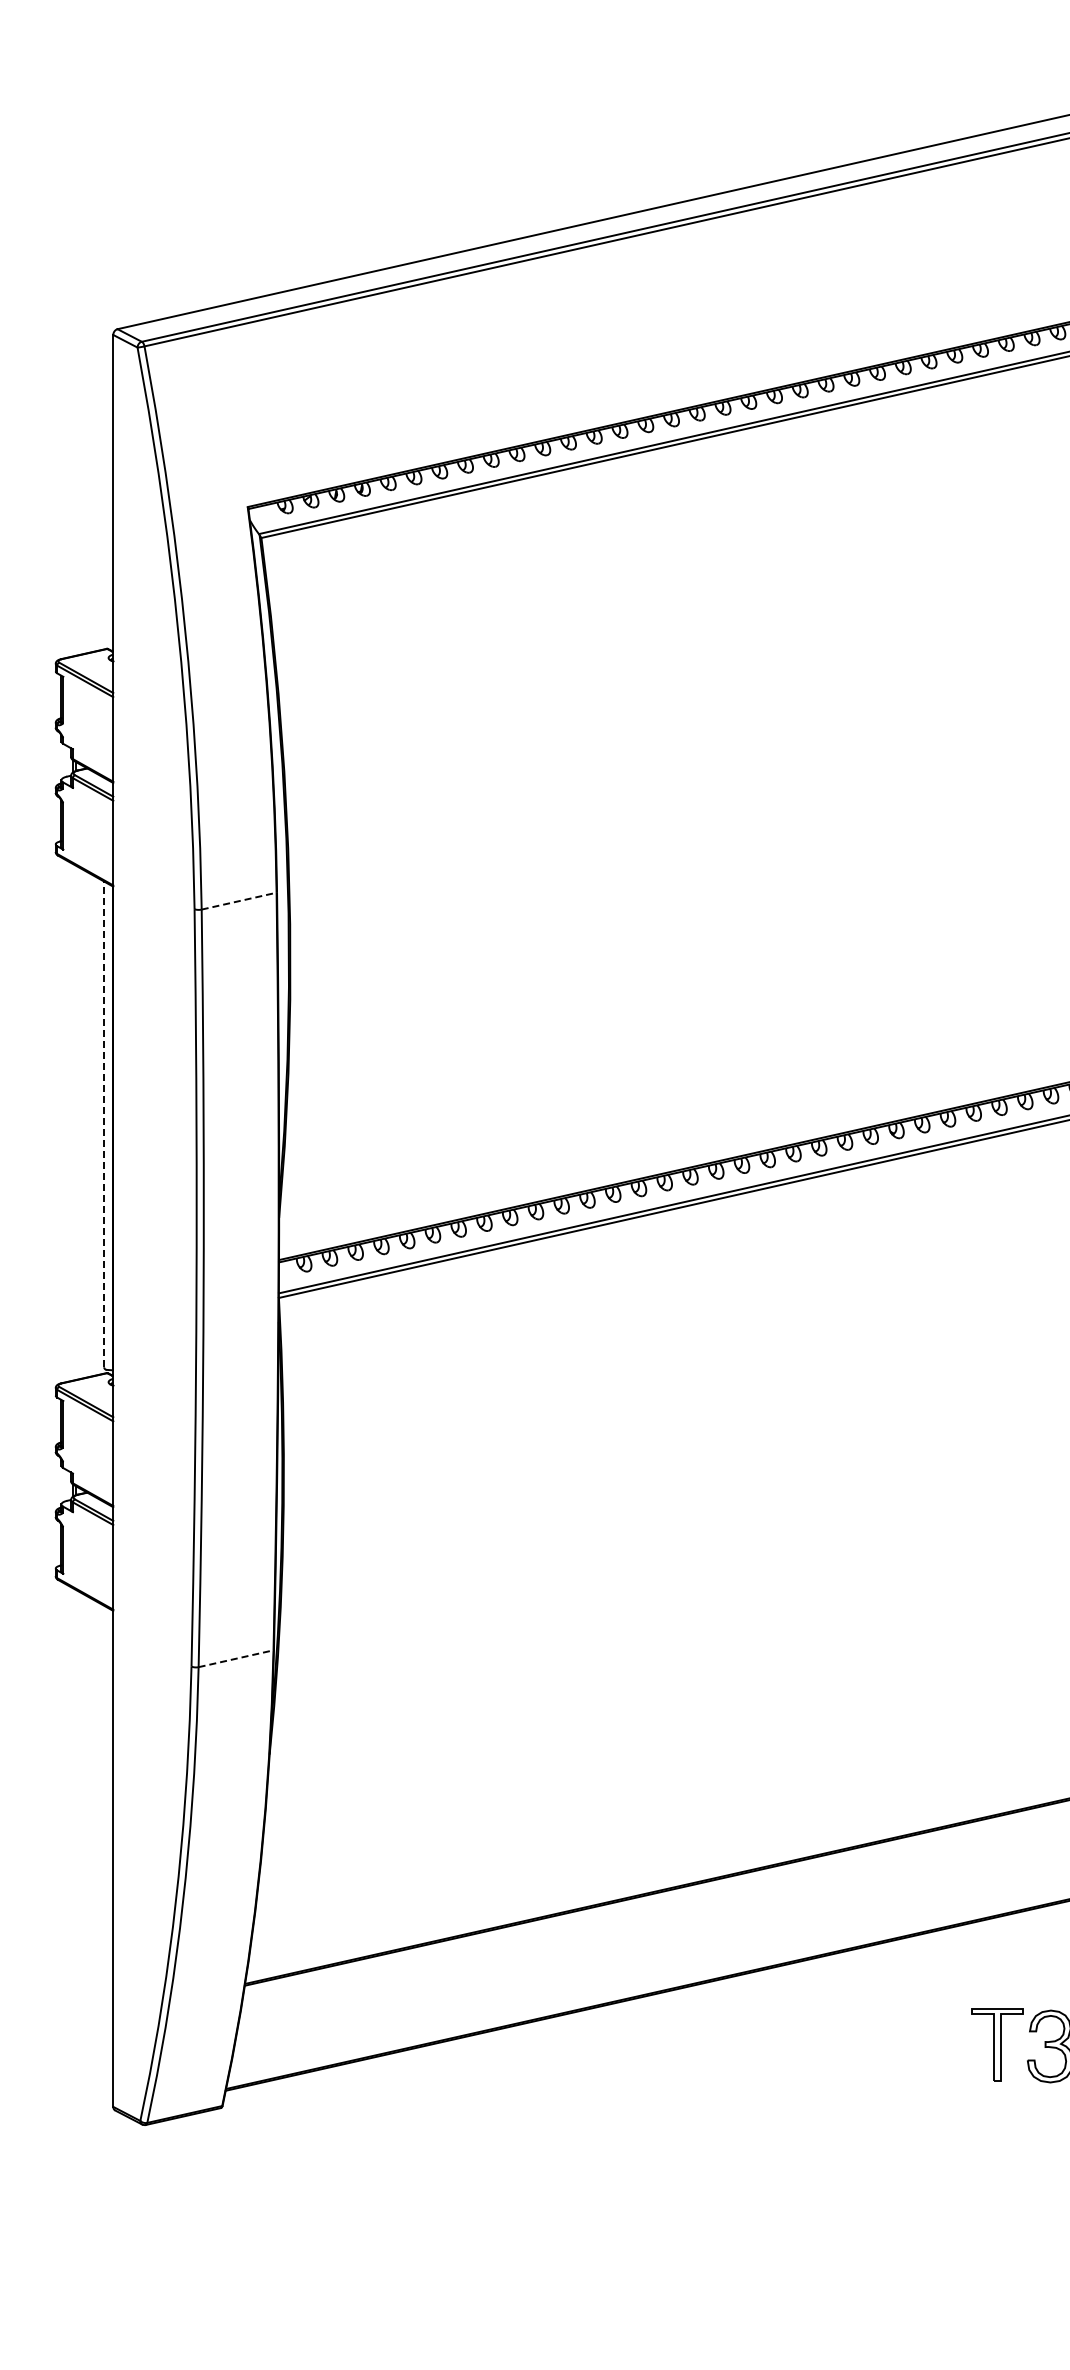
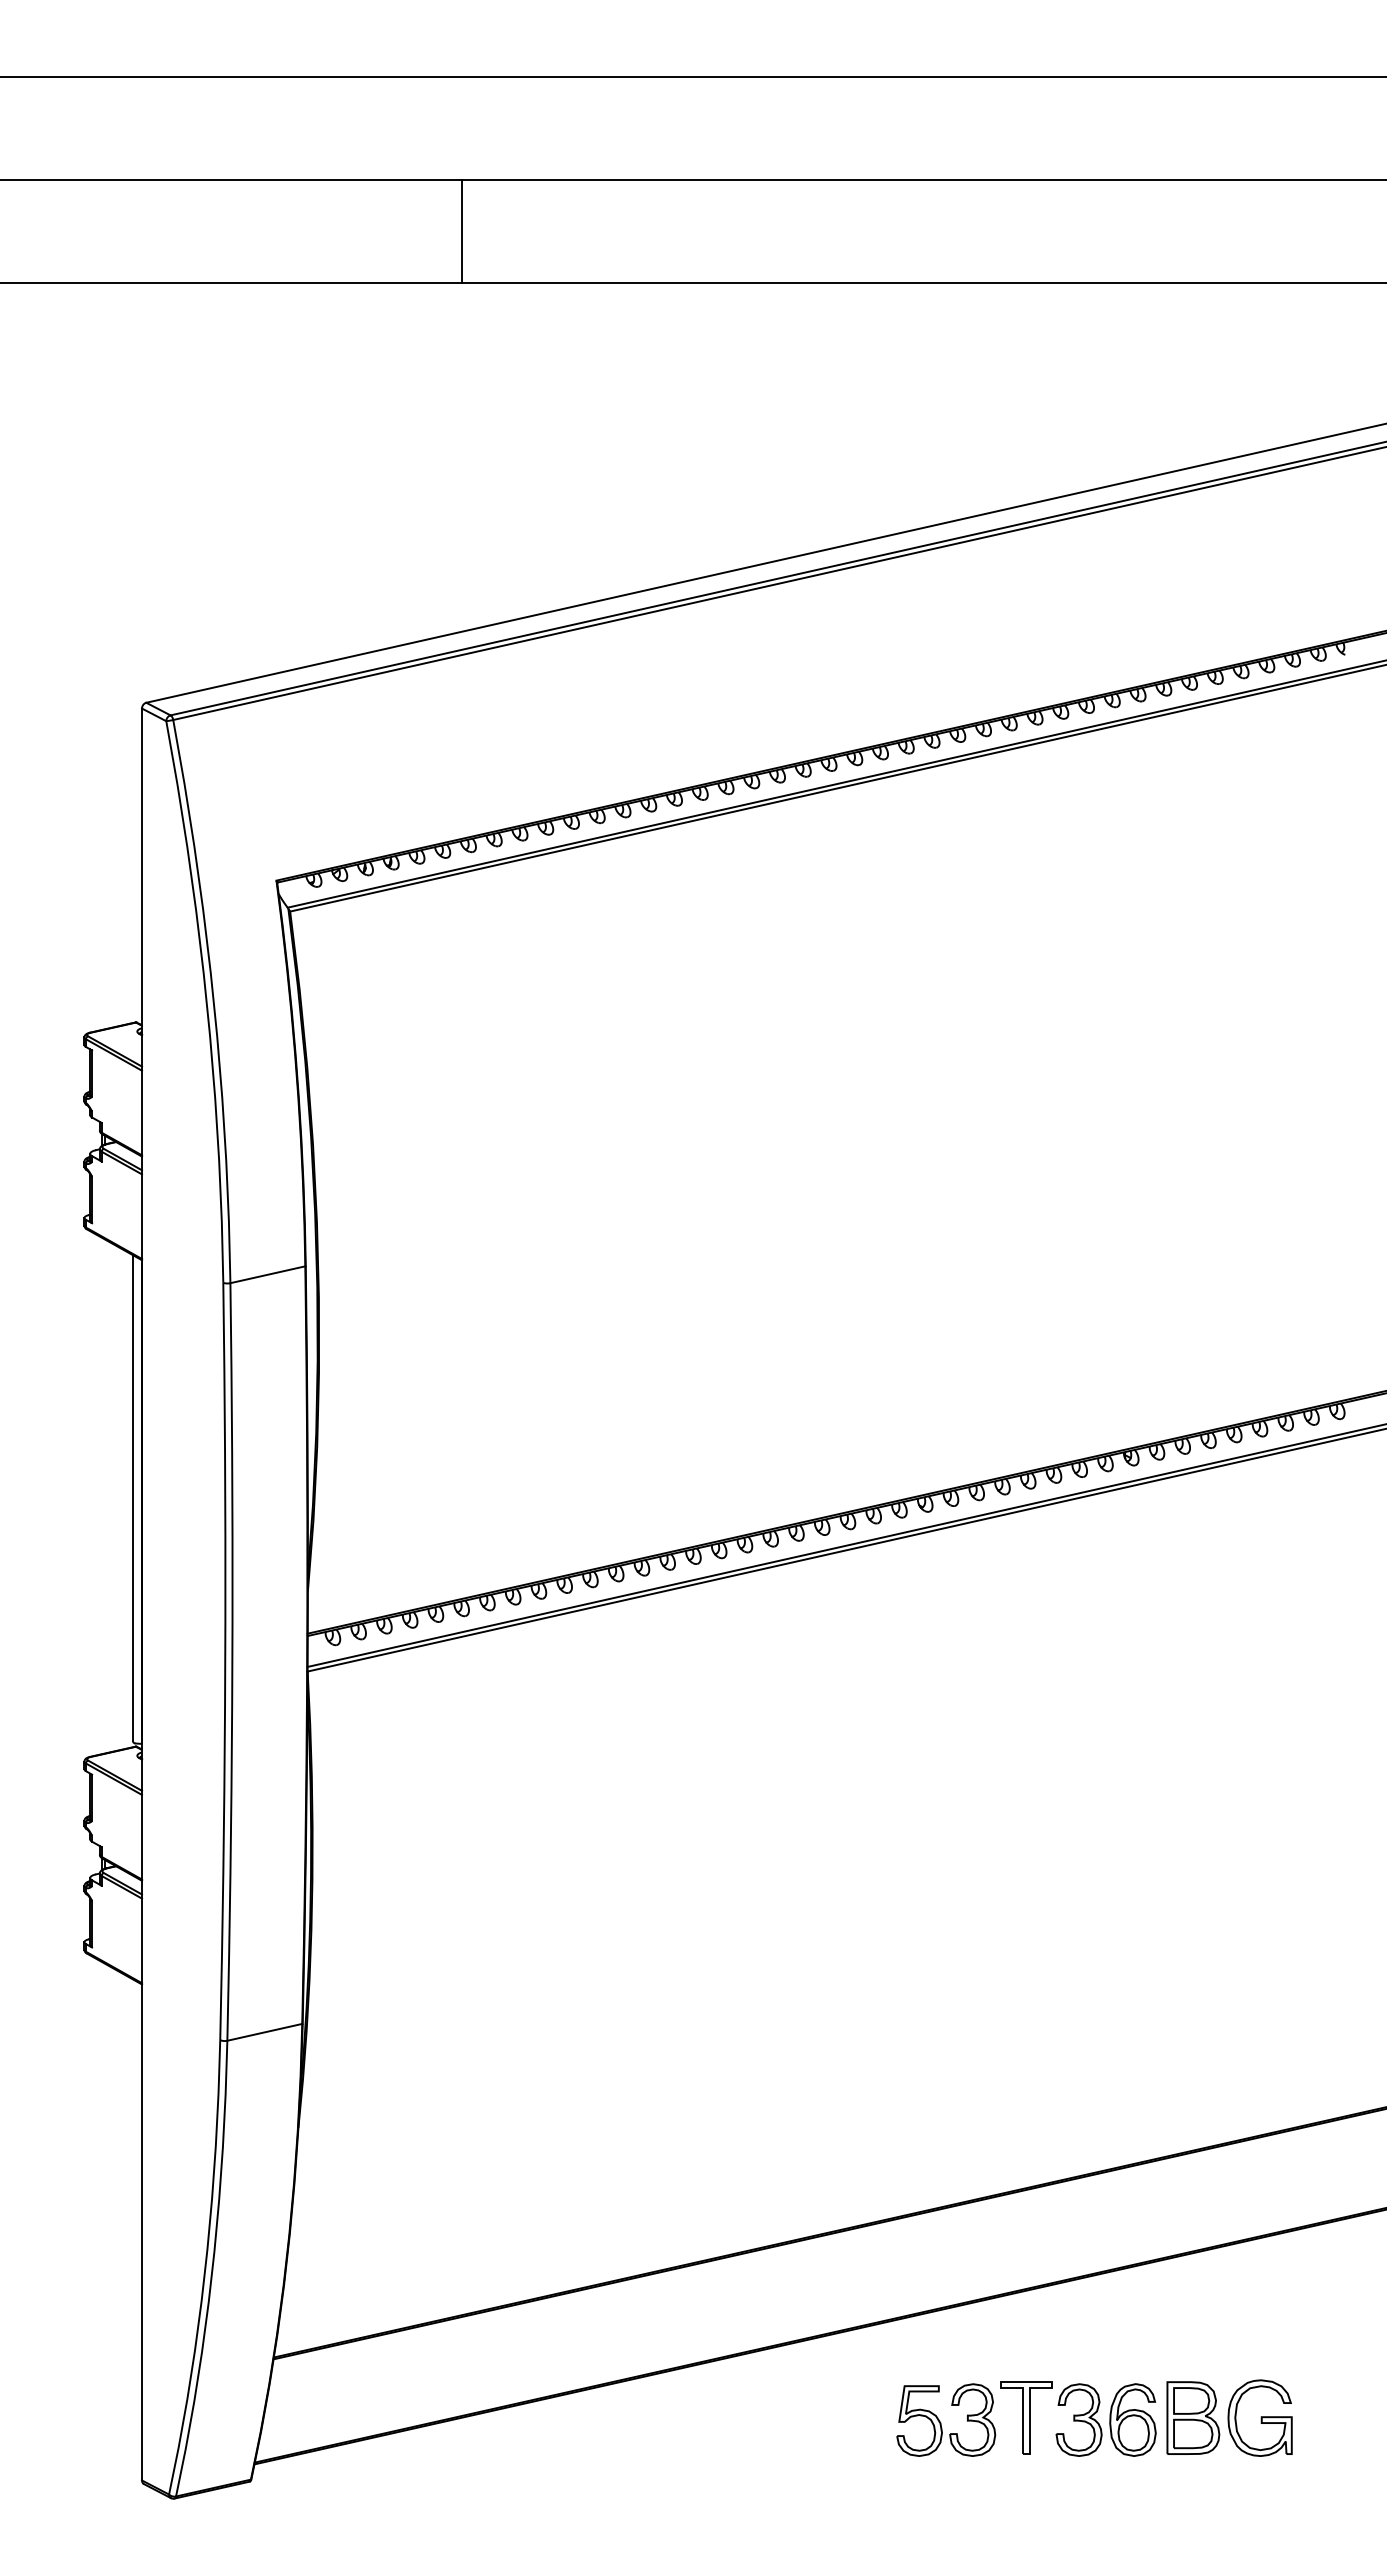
line: (239, 900) -> (268, 1274), dashed -> solid
line: (103, 1124) -> (132, 1498), dashed -> solid
line: (236, 1658) -> (265, 2032), dashed -> solid
part: (917, 2045) -> (946, 2419), added

